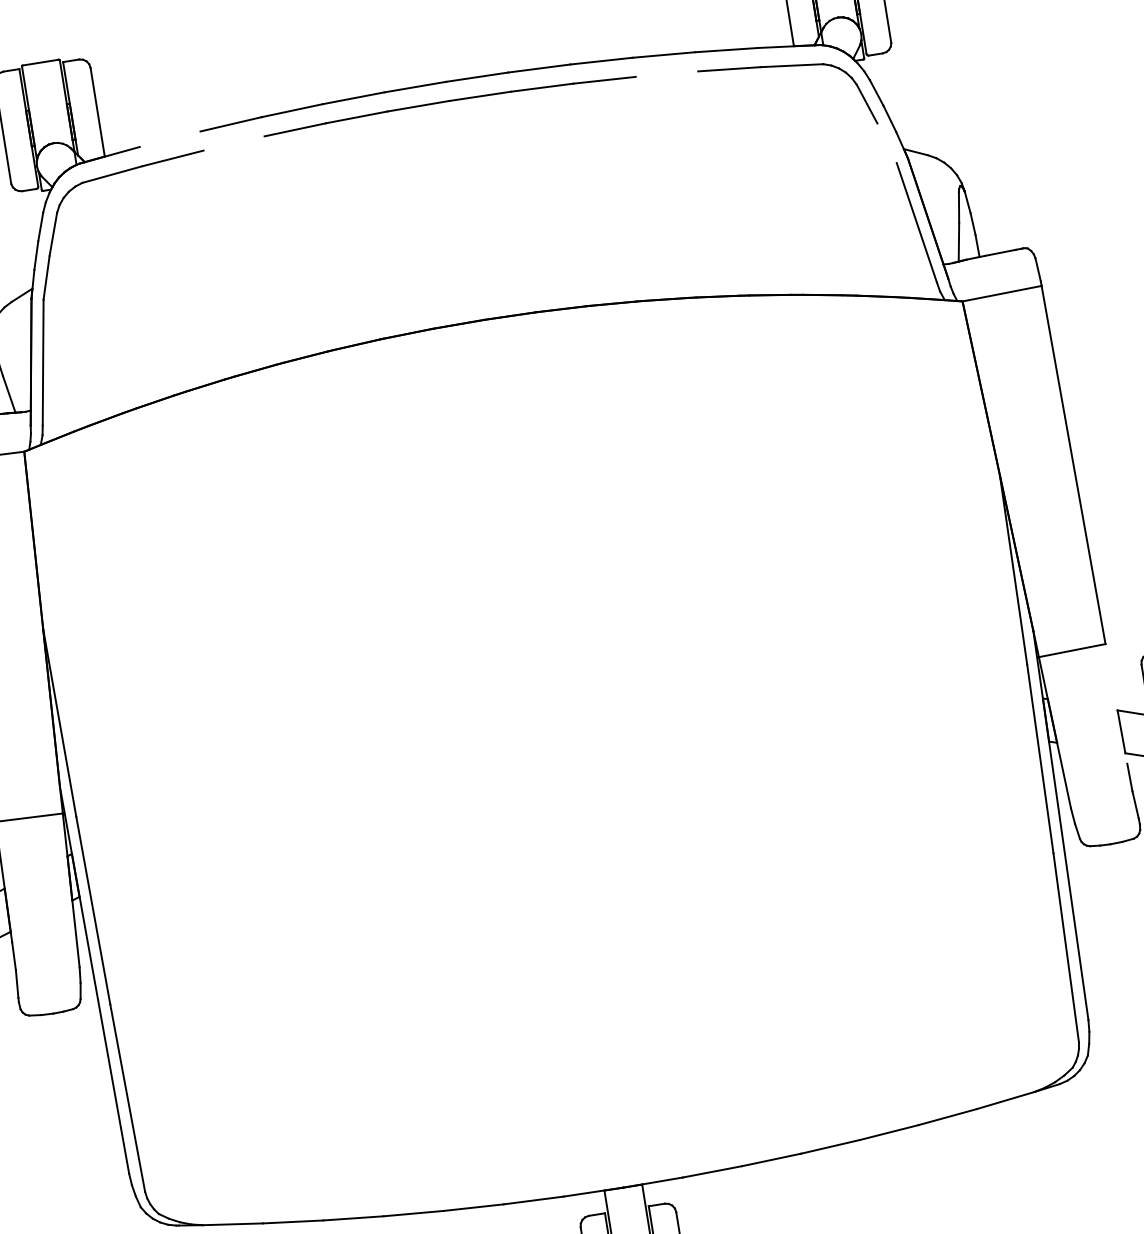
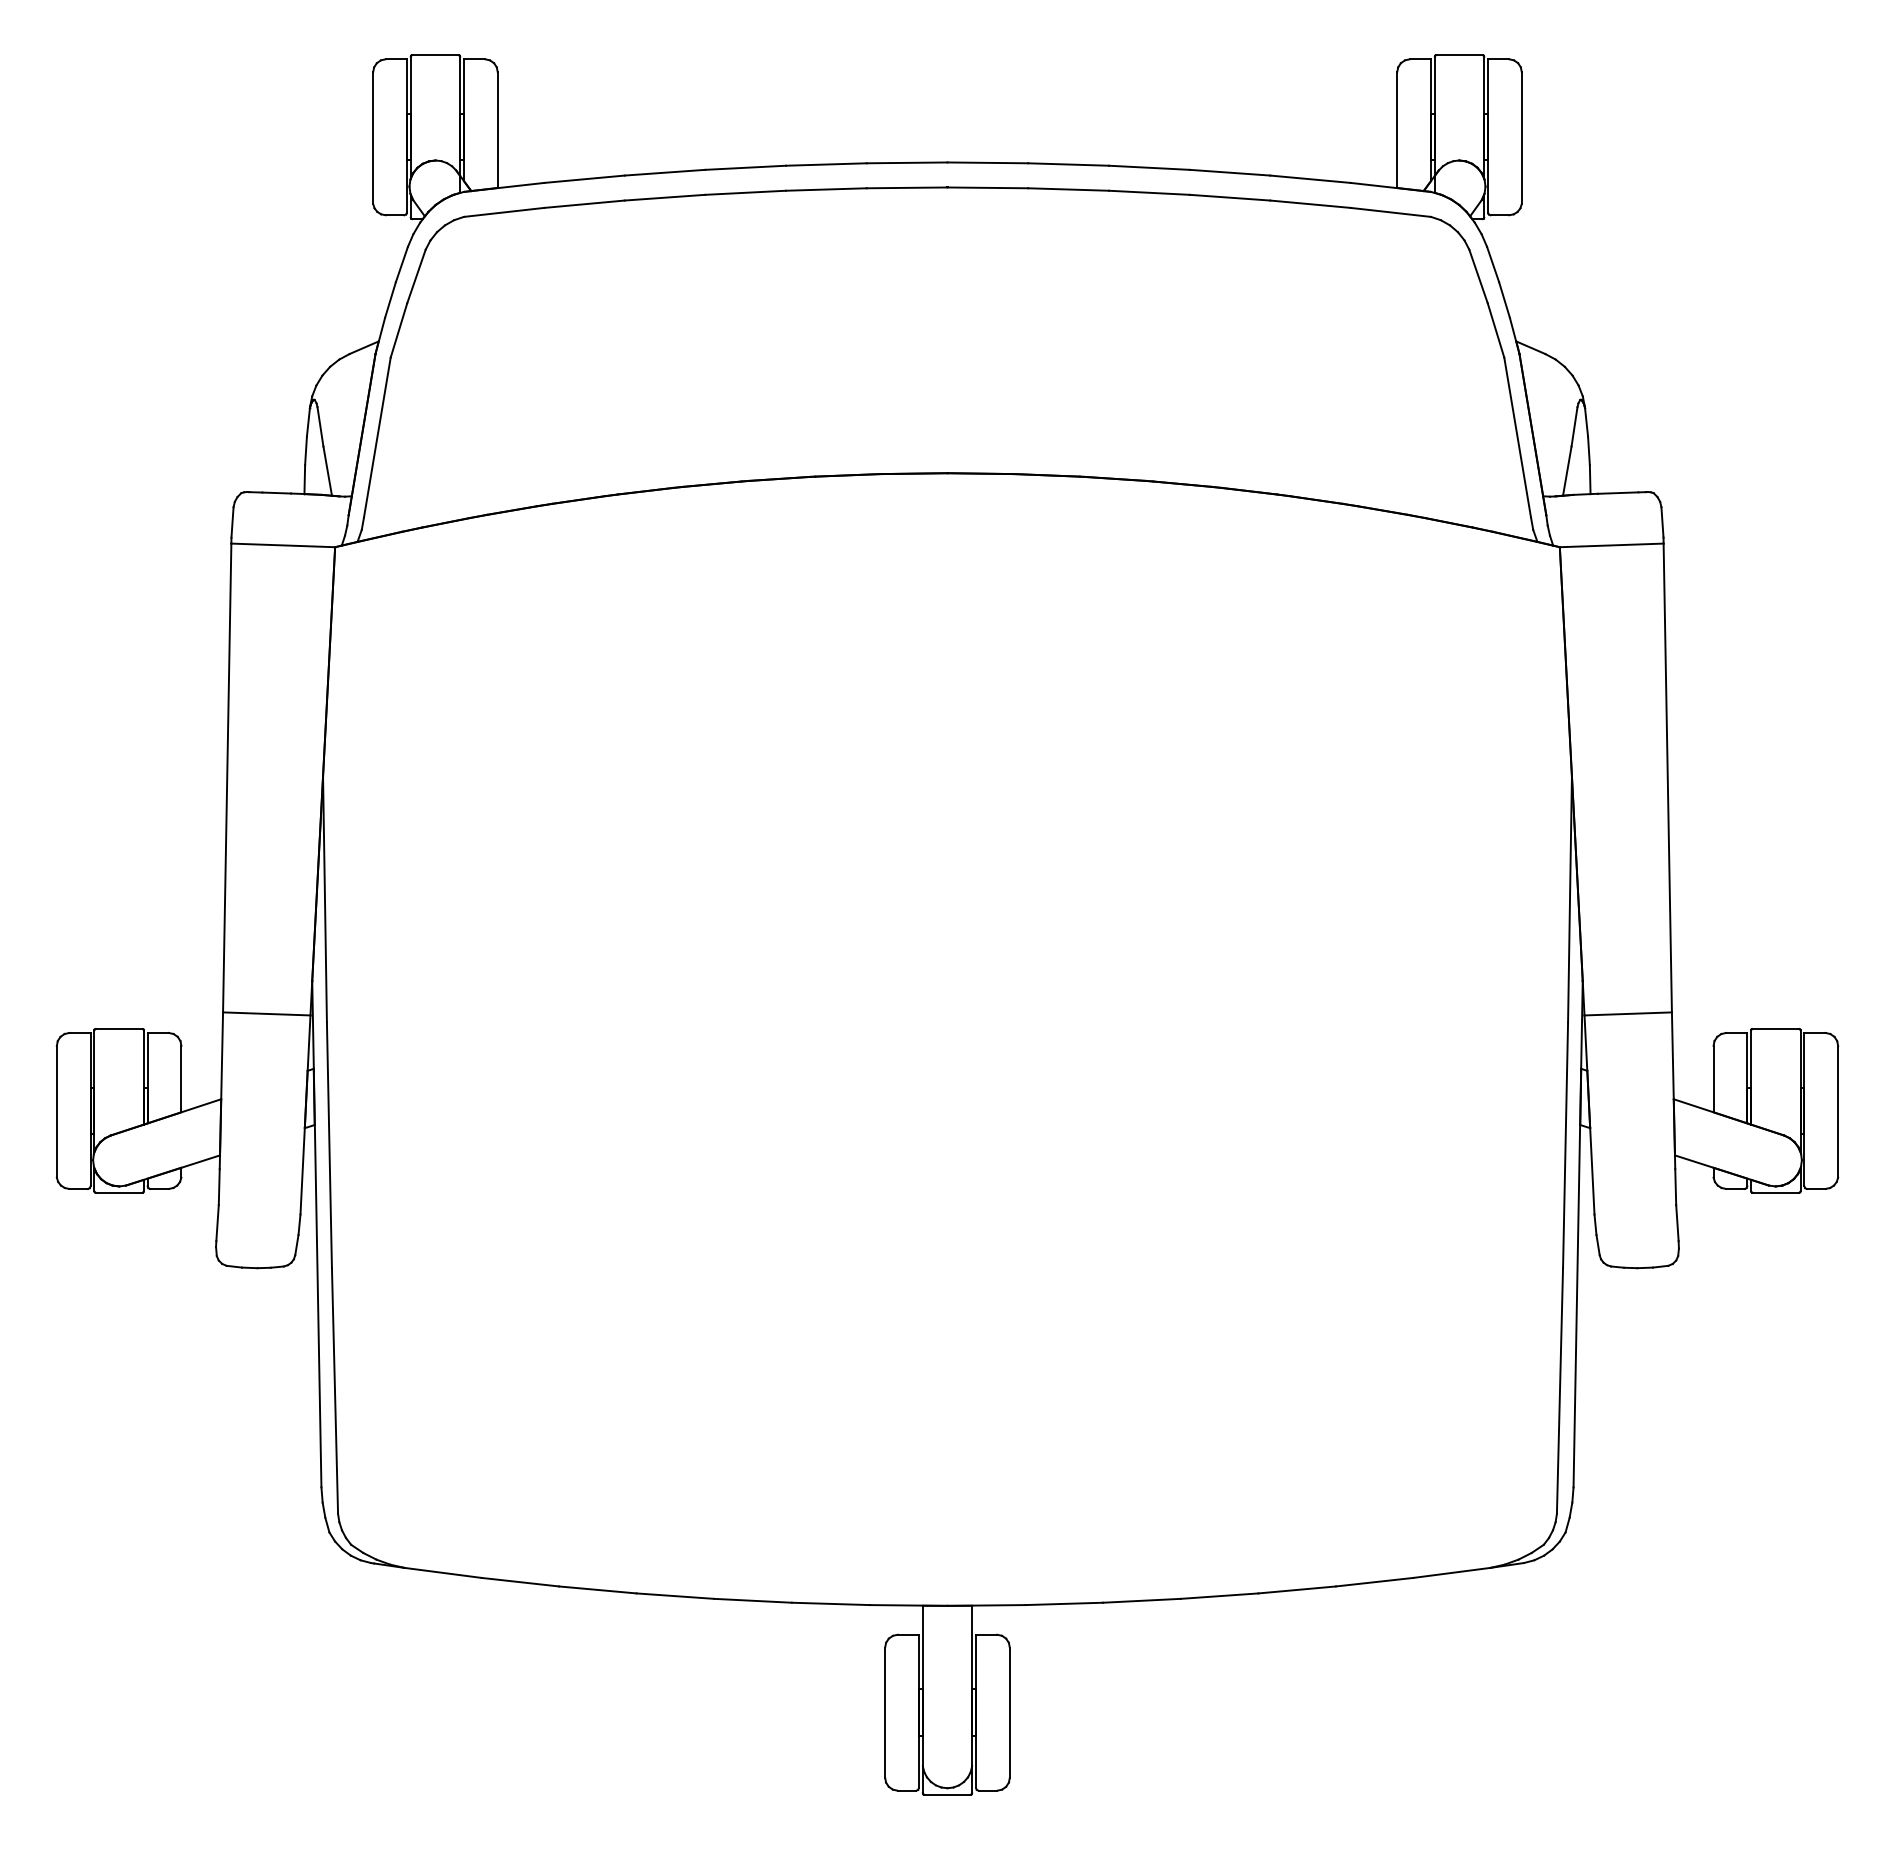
line: (666, 74) -> (1229, 197), added
line: (170, 138) -> (584, 178), added
line: (233, 143) -> (664, 197), added
line: (886, 143) -> (1495, 330), added
line: (1116, 703) -> (1673, 1090), added

